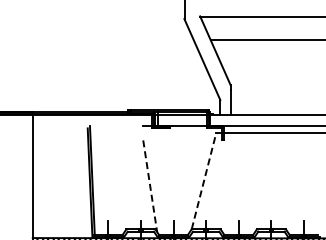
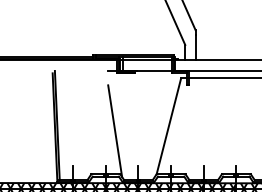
line: (203, 181) -> (168, 126), dashed -> solid
line: (150, 186) -> (115, 131), dashed -> solid

